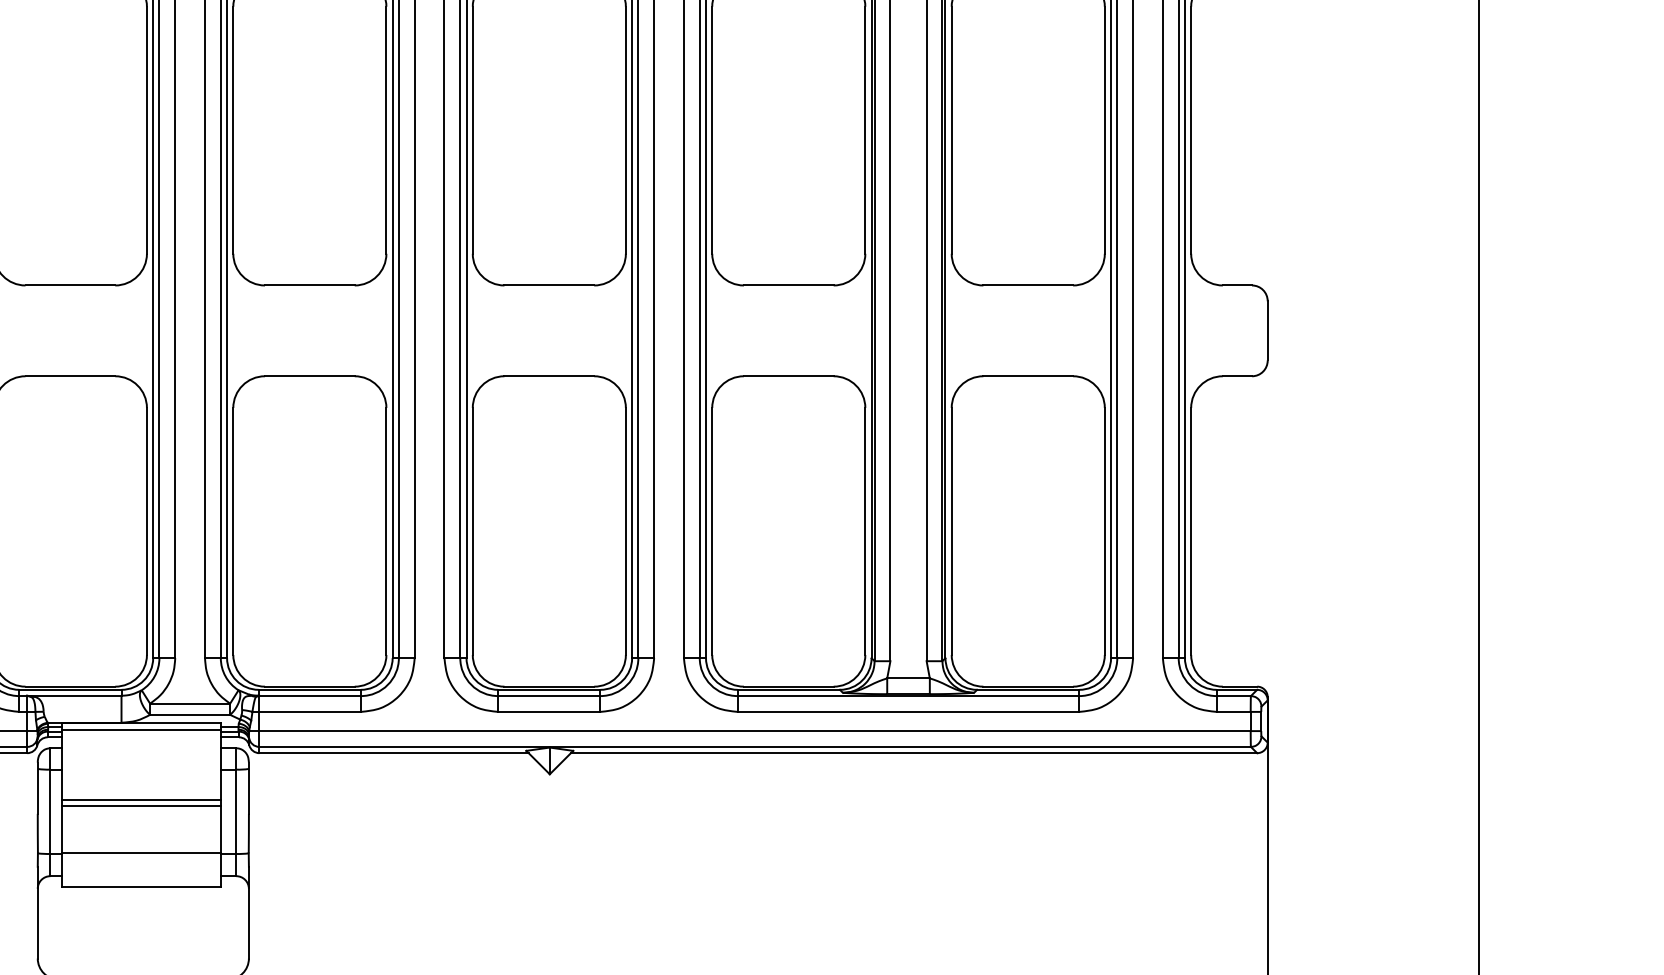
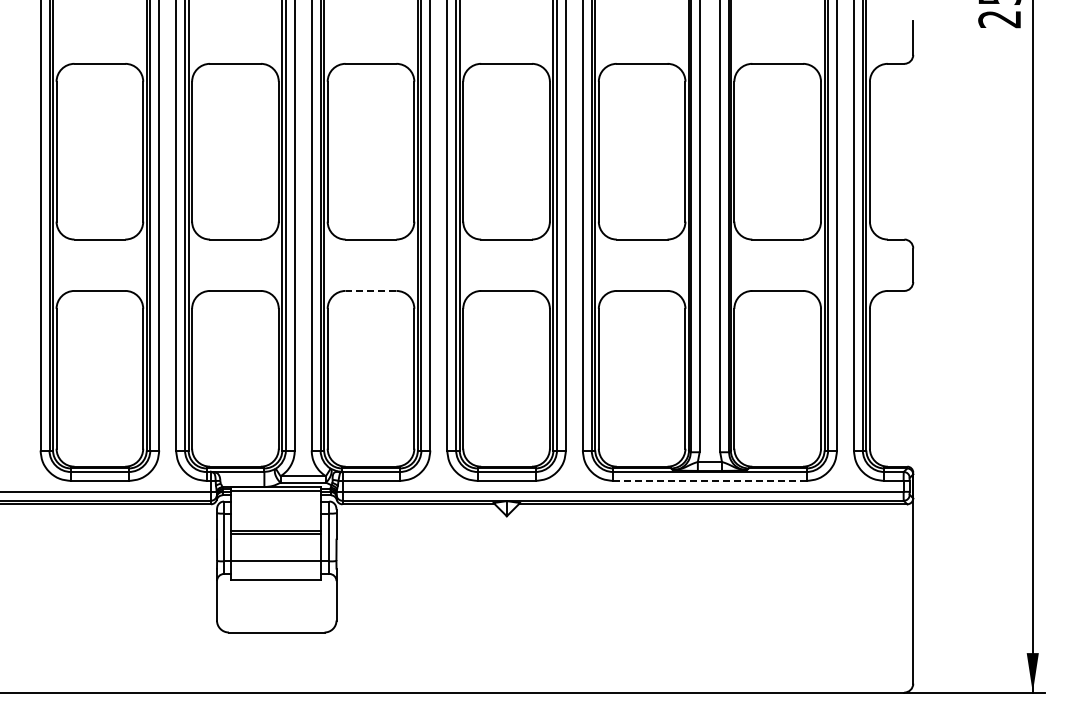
line: (308, 375) -> (370, 290), solid -> dashed
line: (907, 711) -> (709, 480), solid -> dashed

